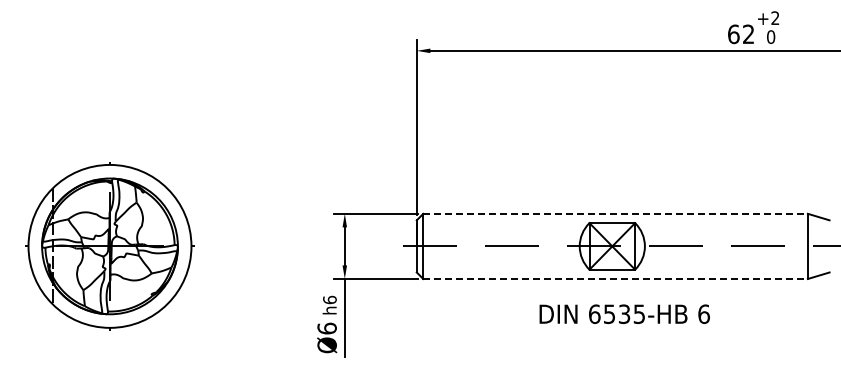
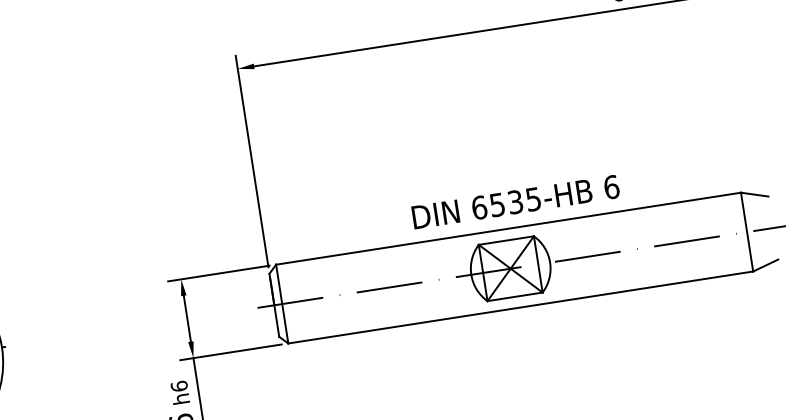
line: (616, 213) -> (509, 228), dashed -> solid
line: (616, 279) -> (521, 307), dashed -> solid
text: (624, 313) -> (515, 201), moved

